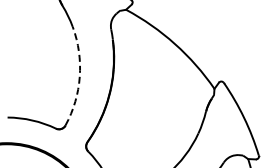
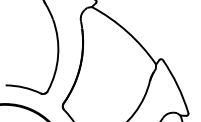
arc: (79, 76) -> (57, 55), dashed -> solid

